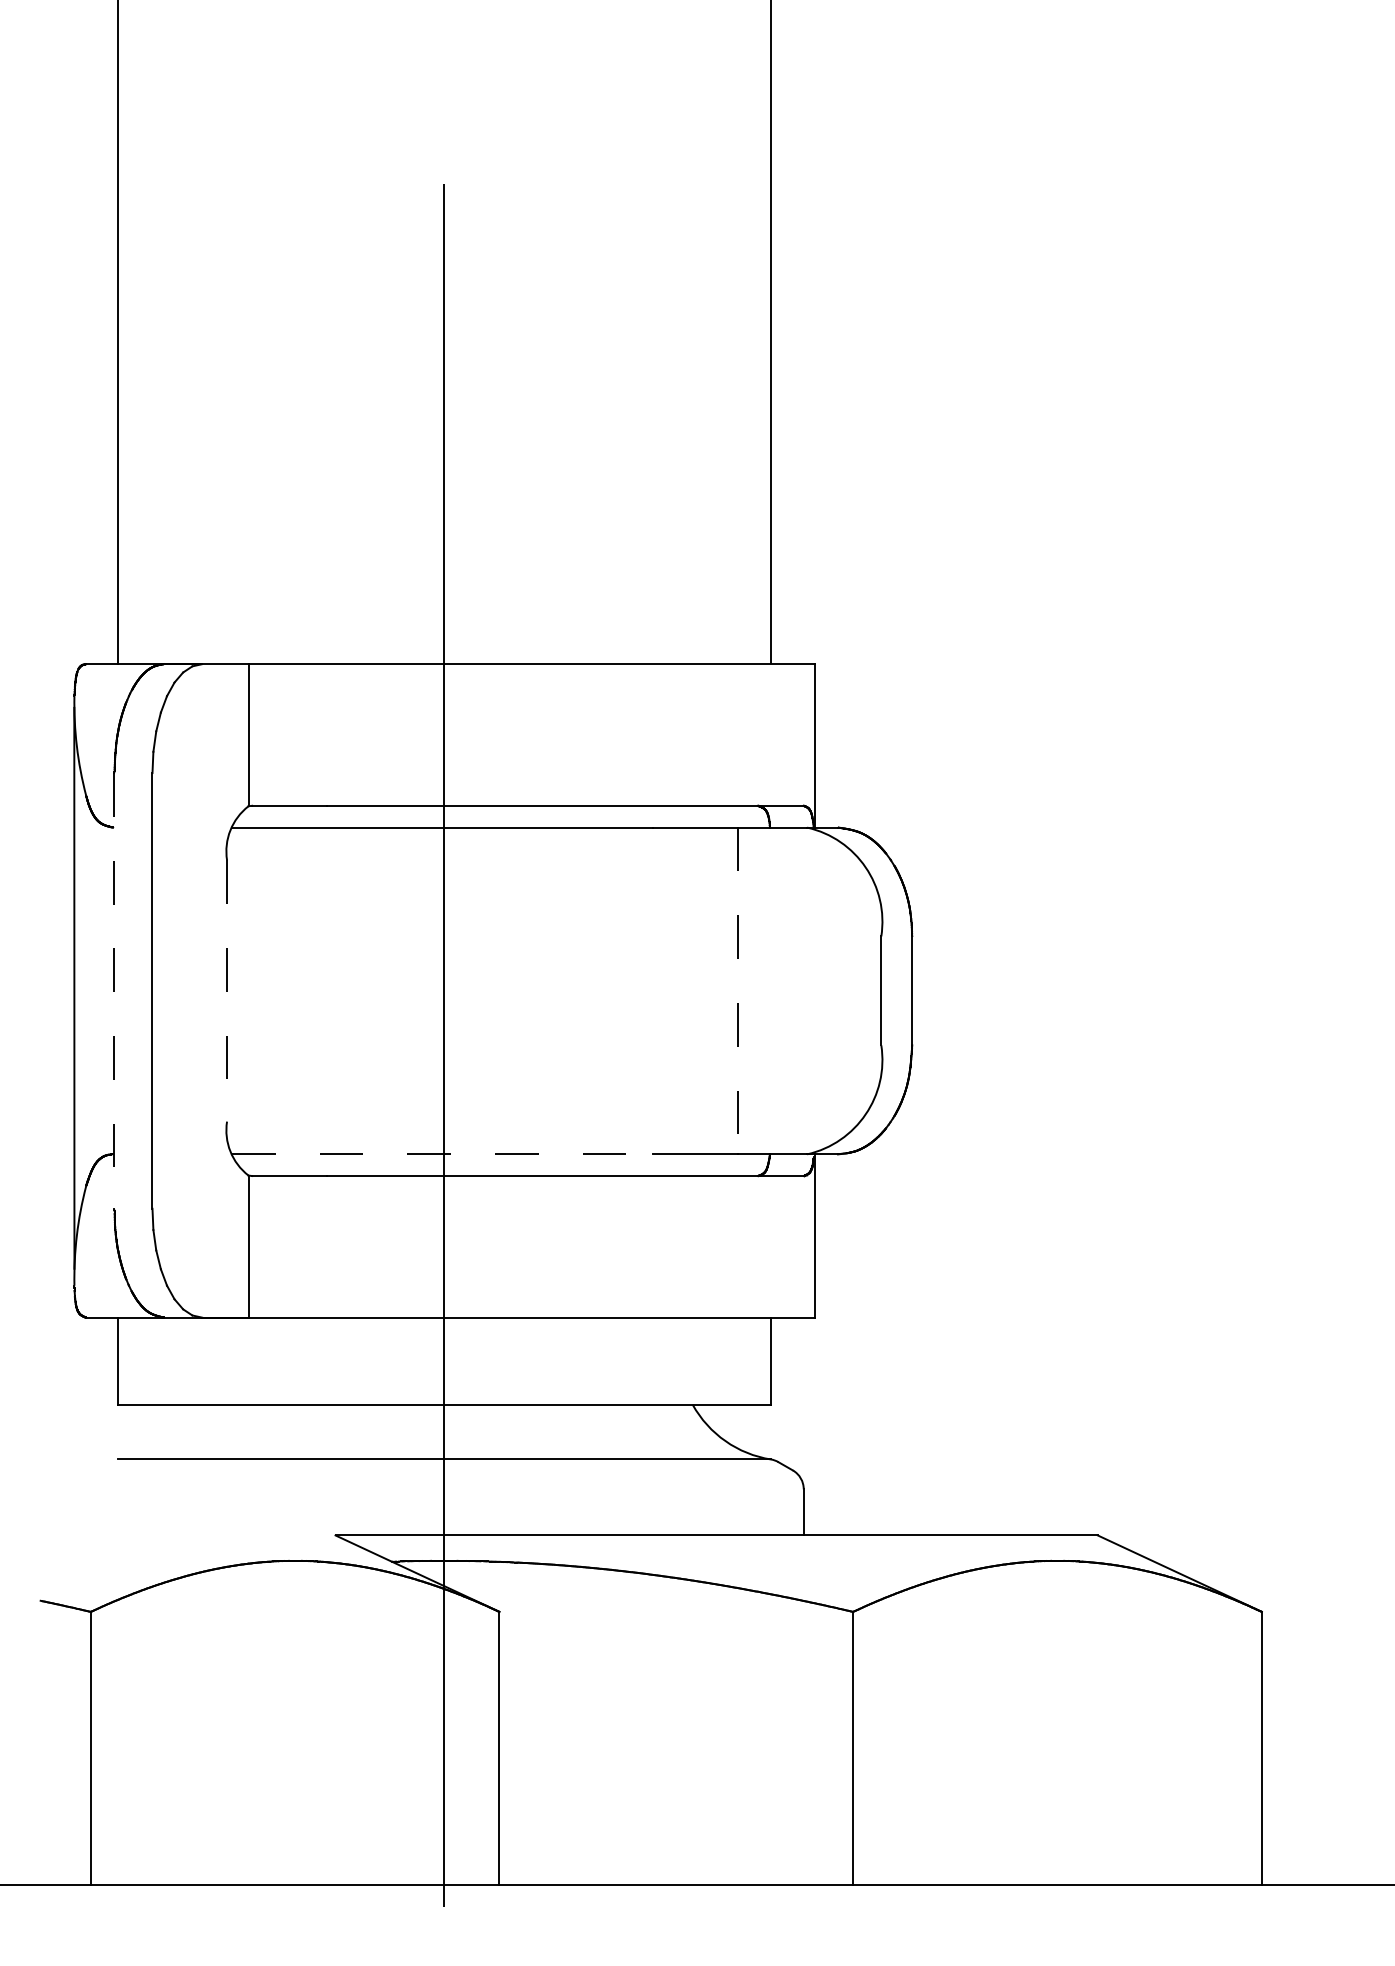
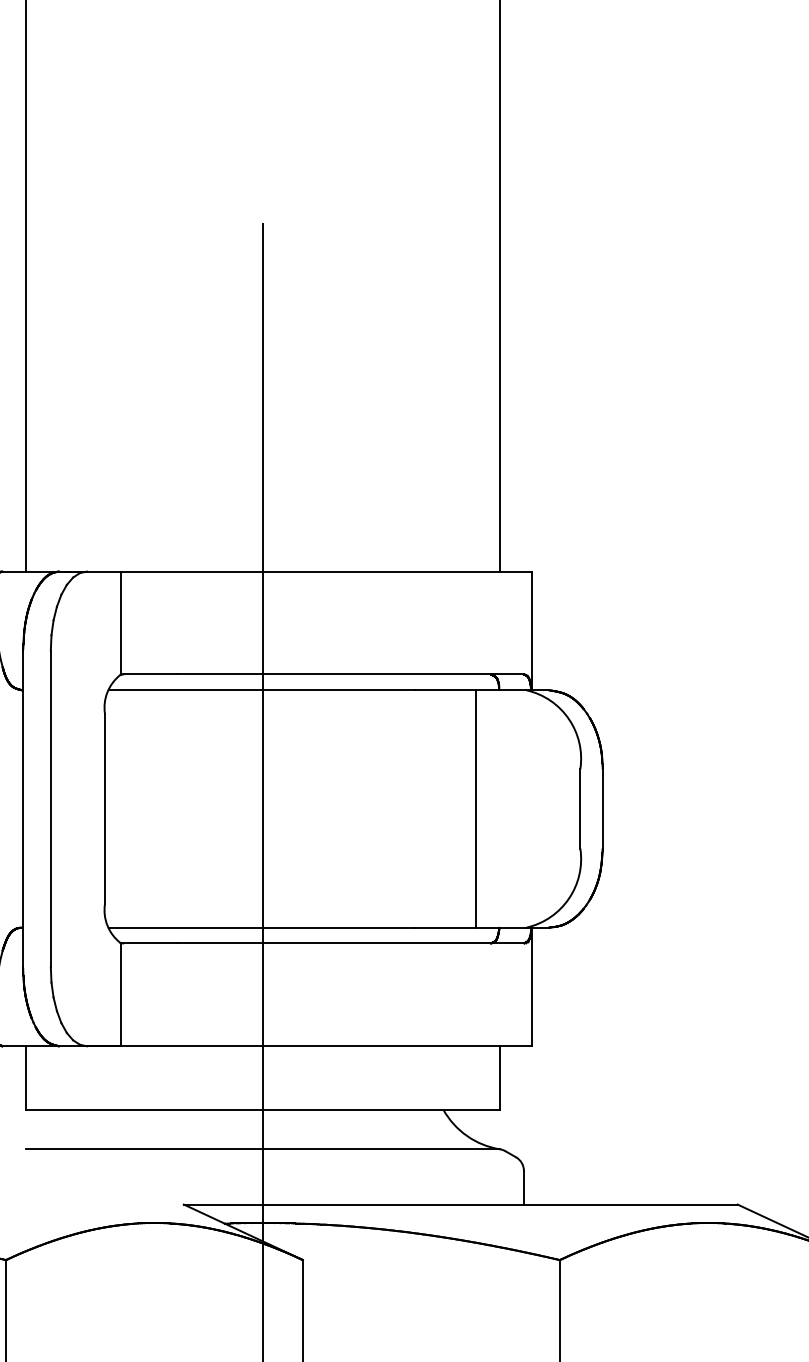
line: (114, 990) -> (23, 808), dashed -> solid
line: (227, 990) -> (105, 808), dashed -> solid
line: (737, 991) -> (475, 809), dashed -> solid
line: (442, 1154) -> (261, 927), dashed -> solid

